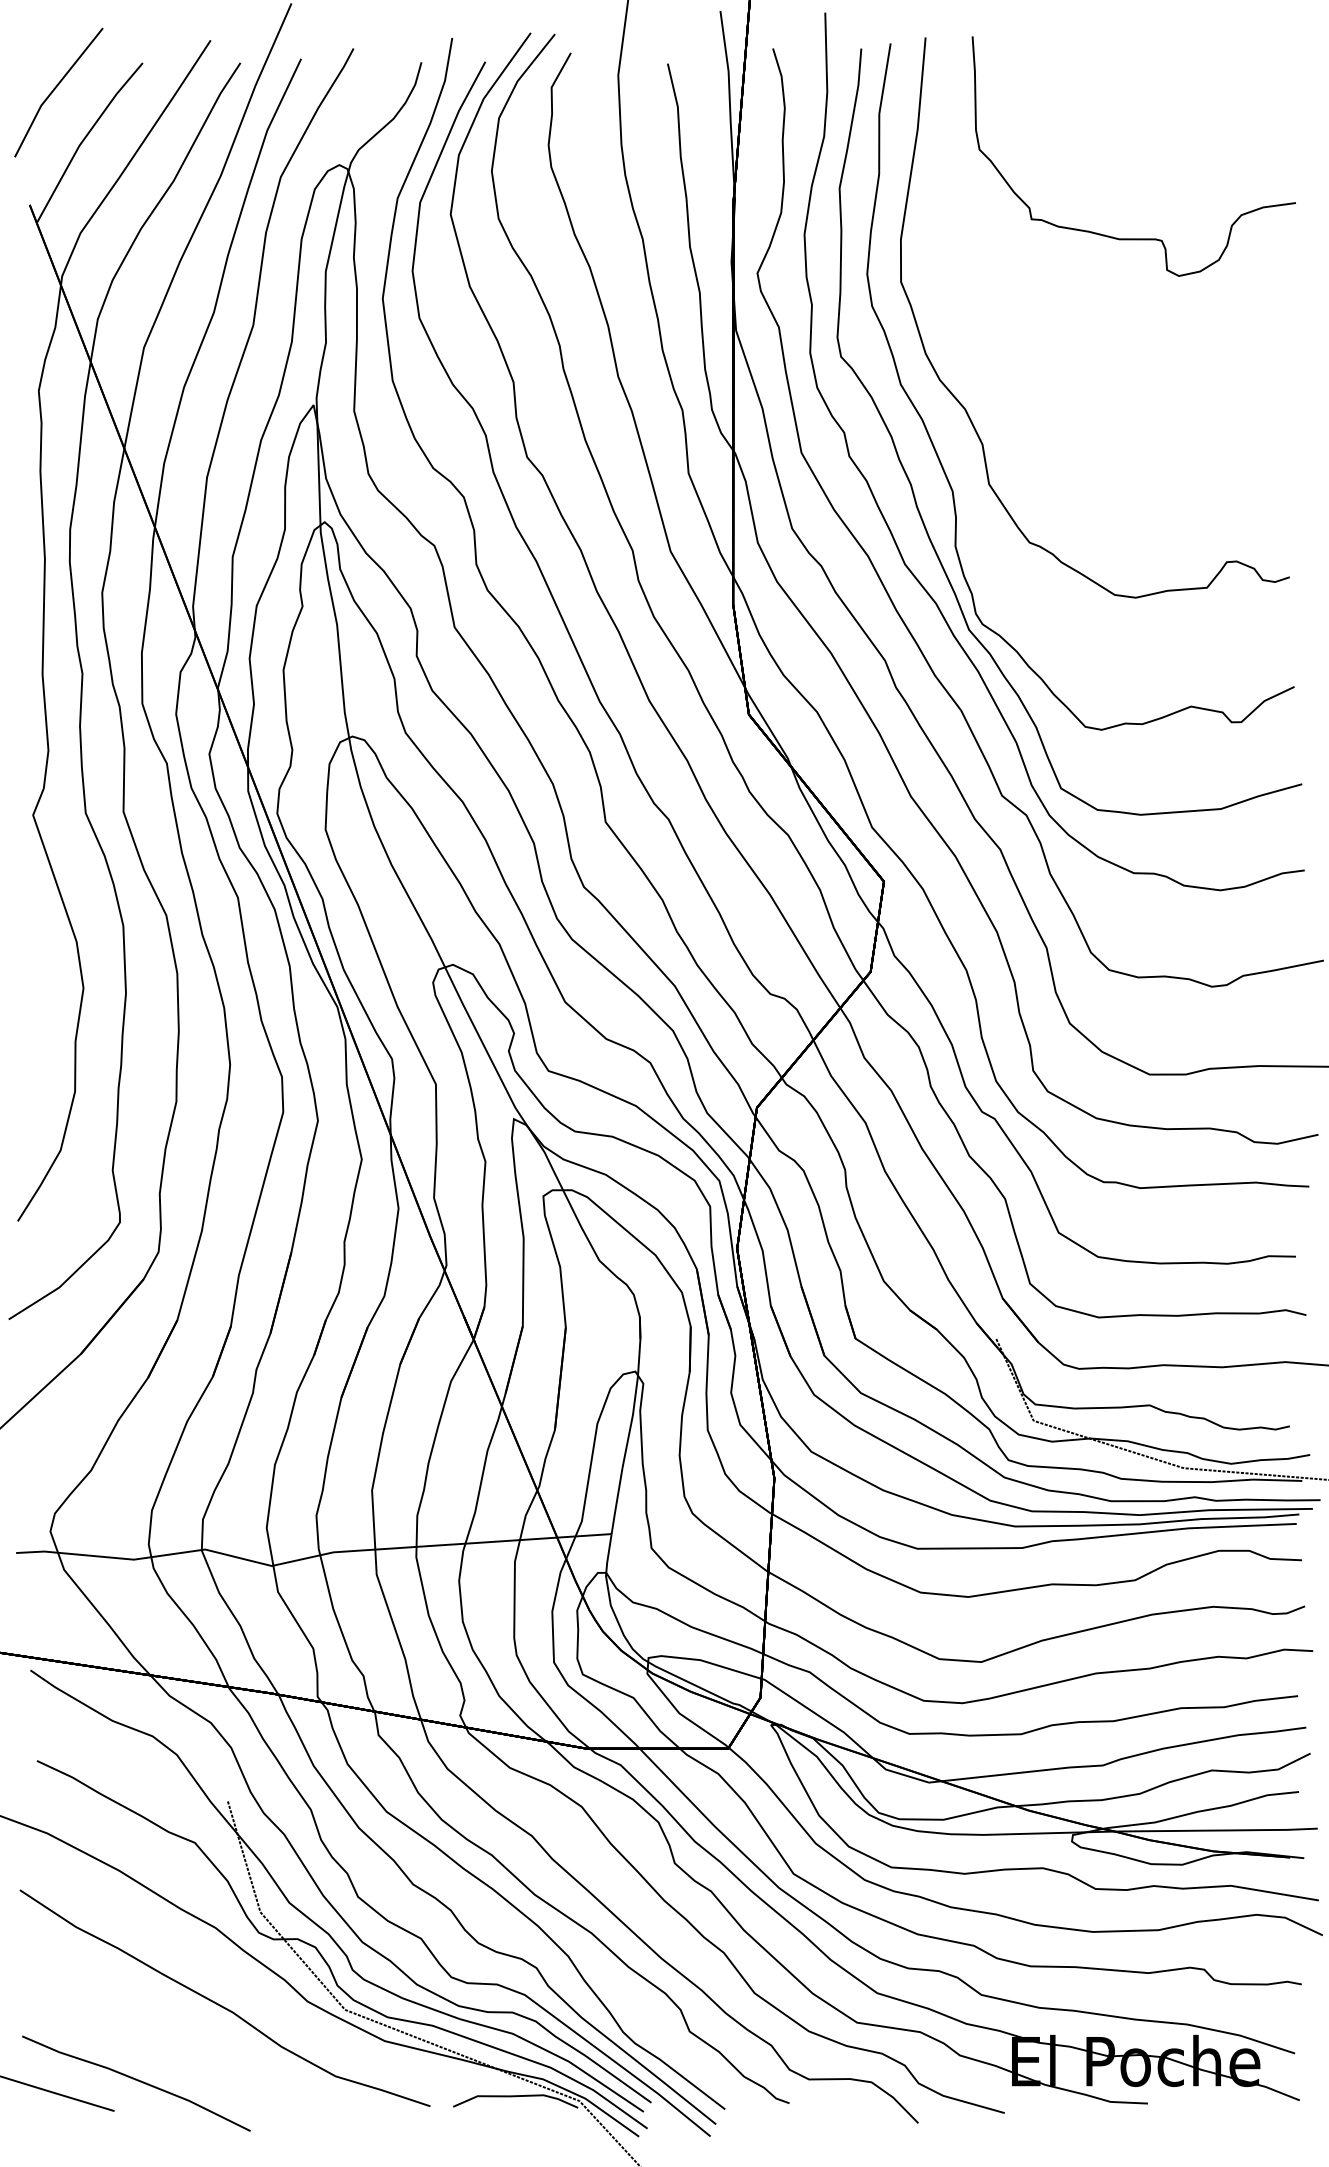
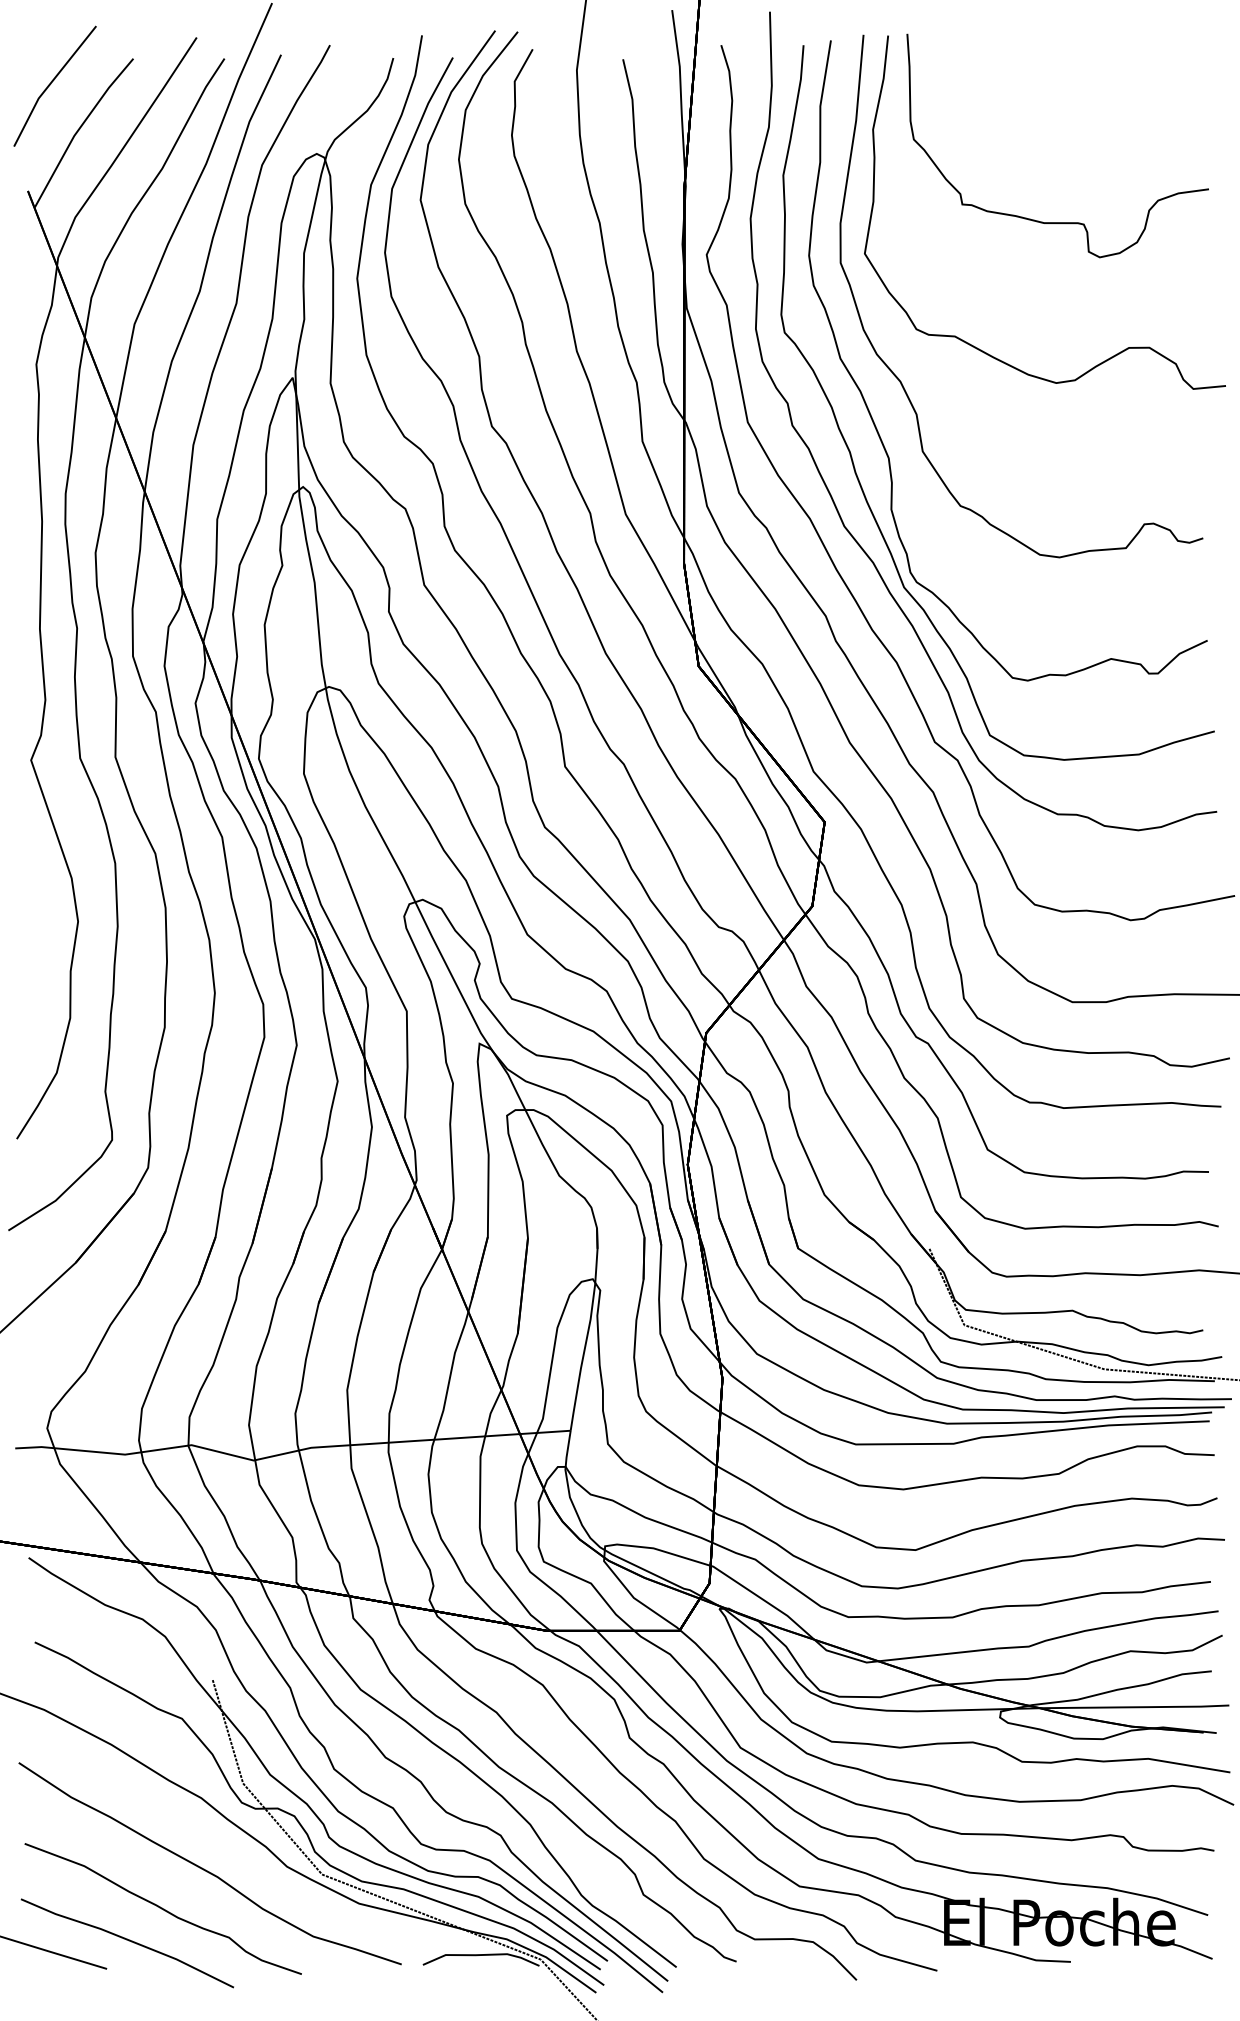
part: (1038, 367) -> (968, 342), added
part: (174, 2046) -> (162, 1908), added

